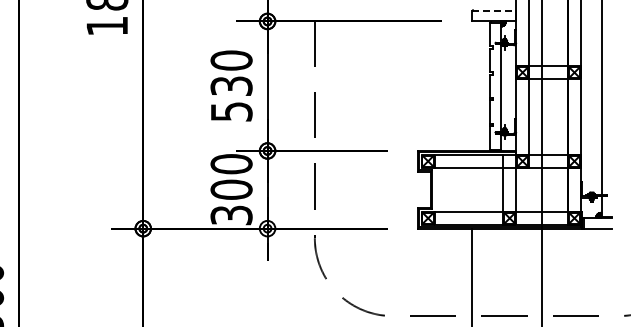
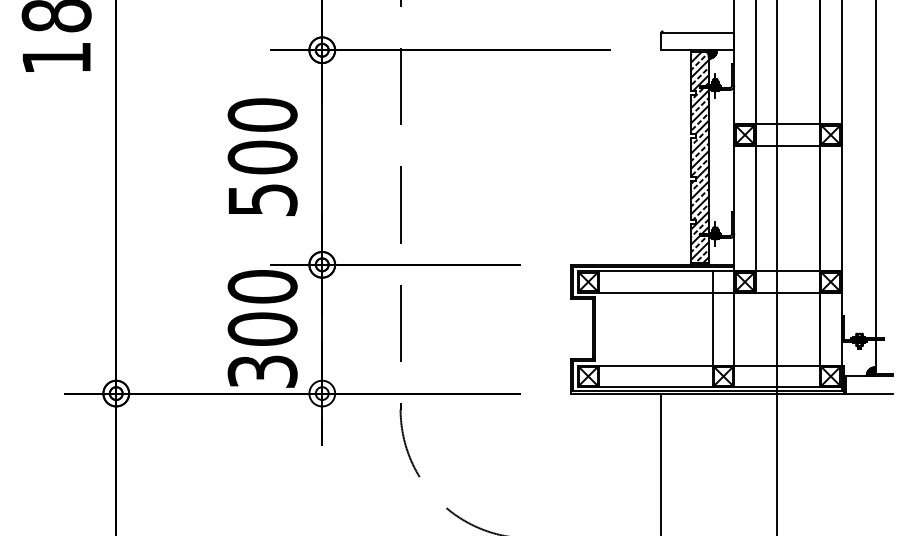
line: (494, 11) -> (698, 33), dashed -> solid
hatch: (495, 85) -> (699, 156), added
text: (231, 86) -> (262, 158), 530 -> 500

